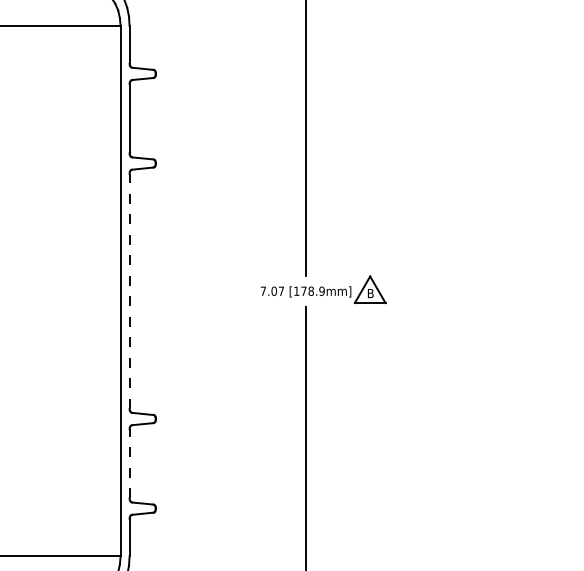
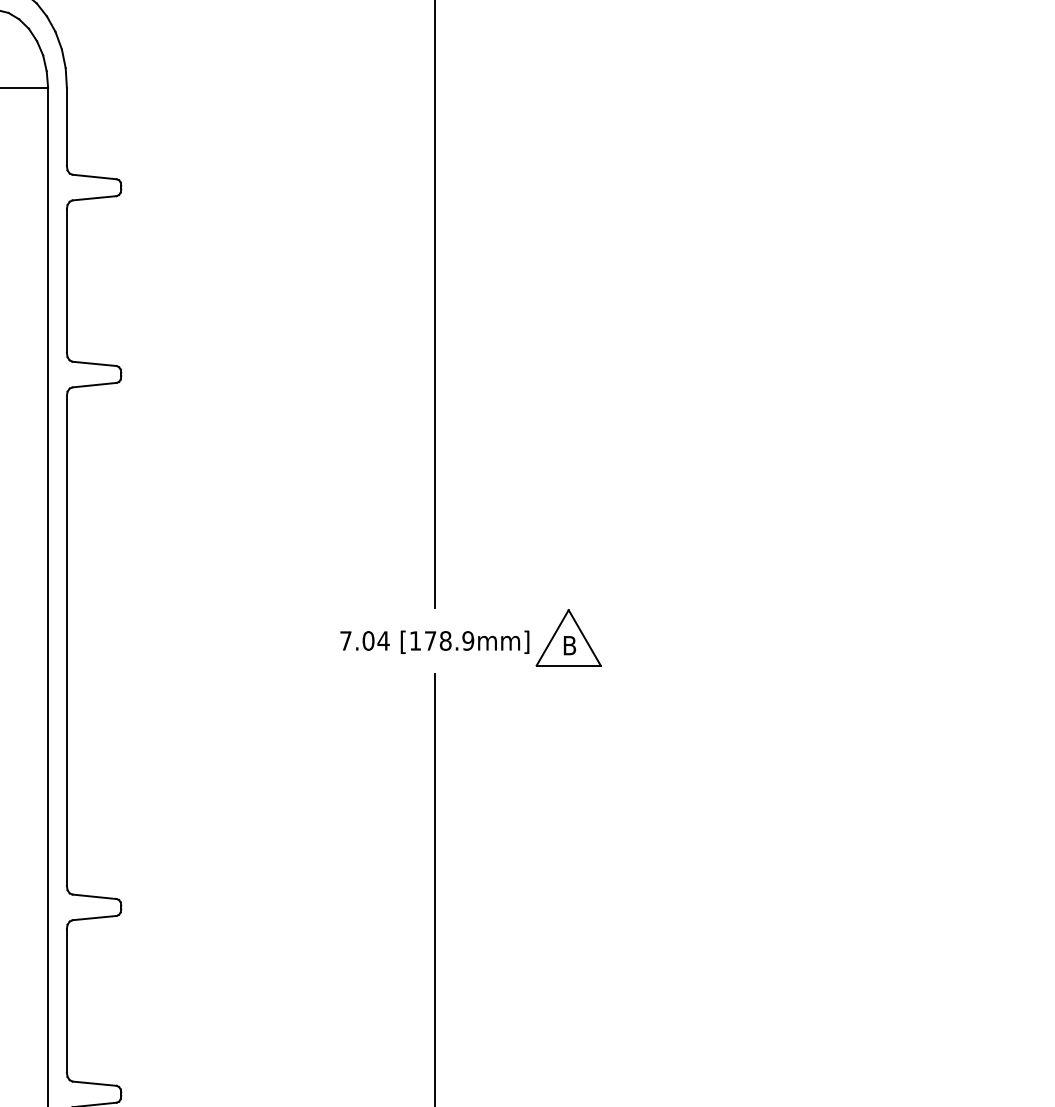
text: (281, 290) -> (383, 639), 7.07 -> 7.04
line: (129, 291) -> (66, 641), dashed -> solid
line: (129, 463) -> (66, 1000), dashed -> solid

